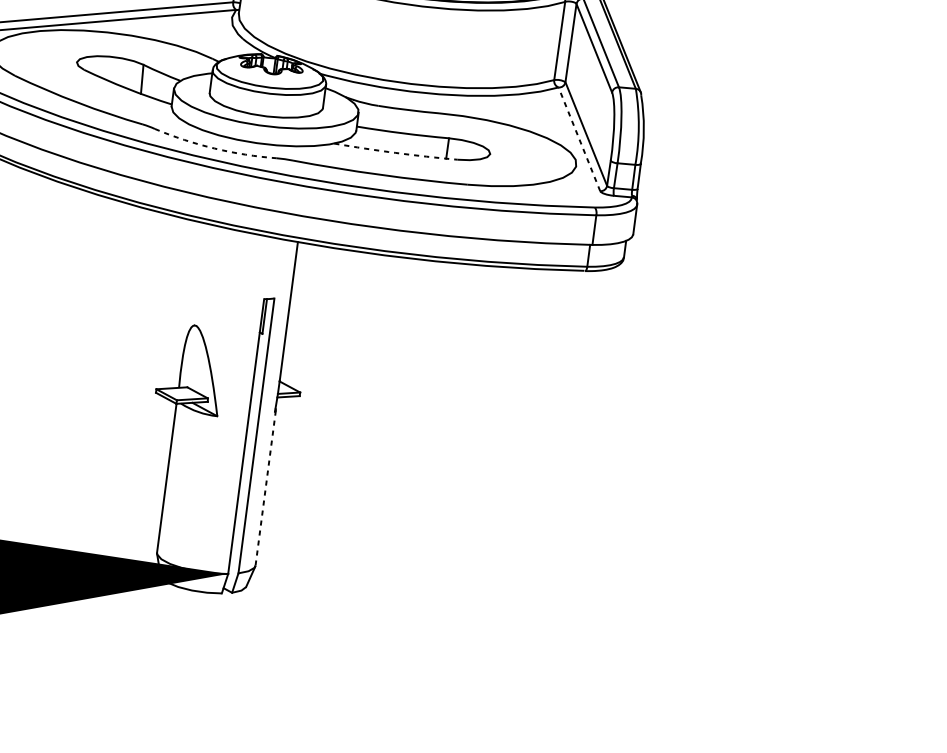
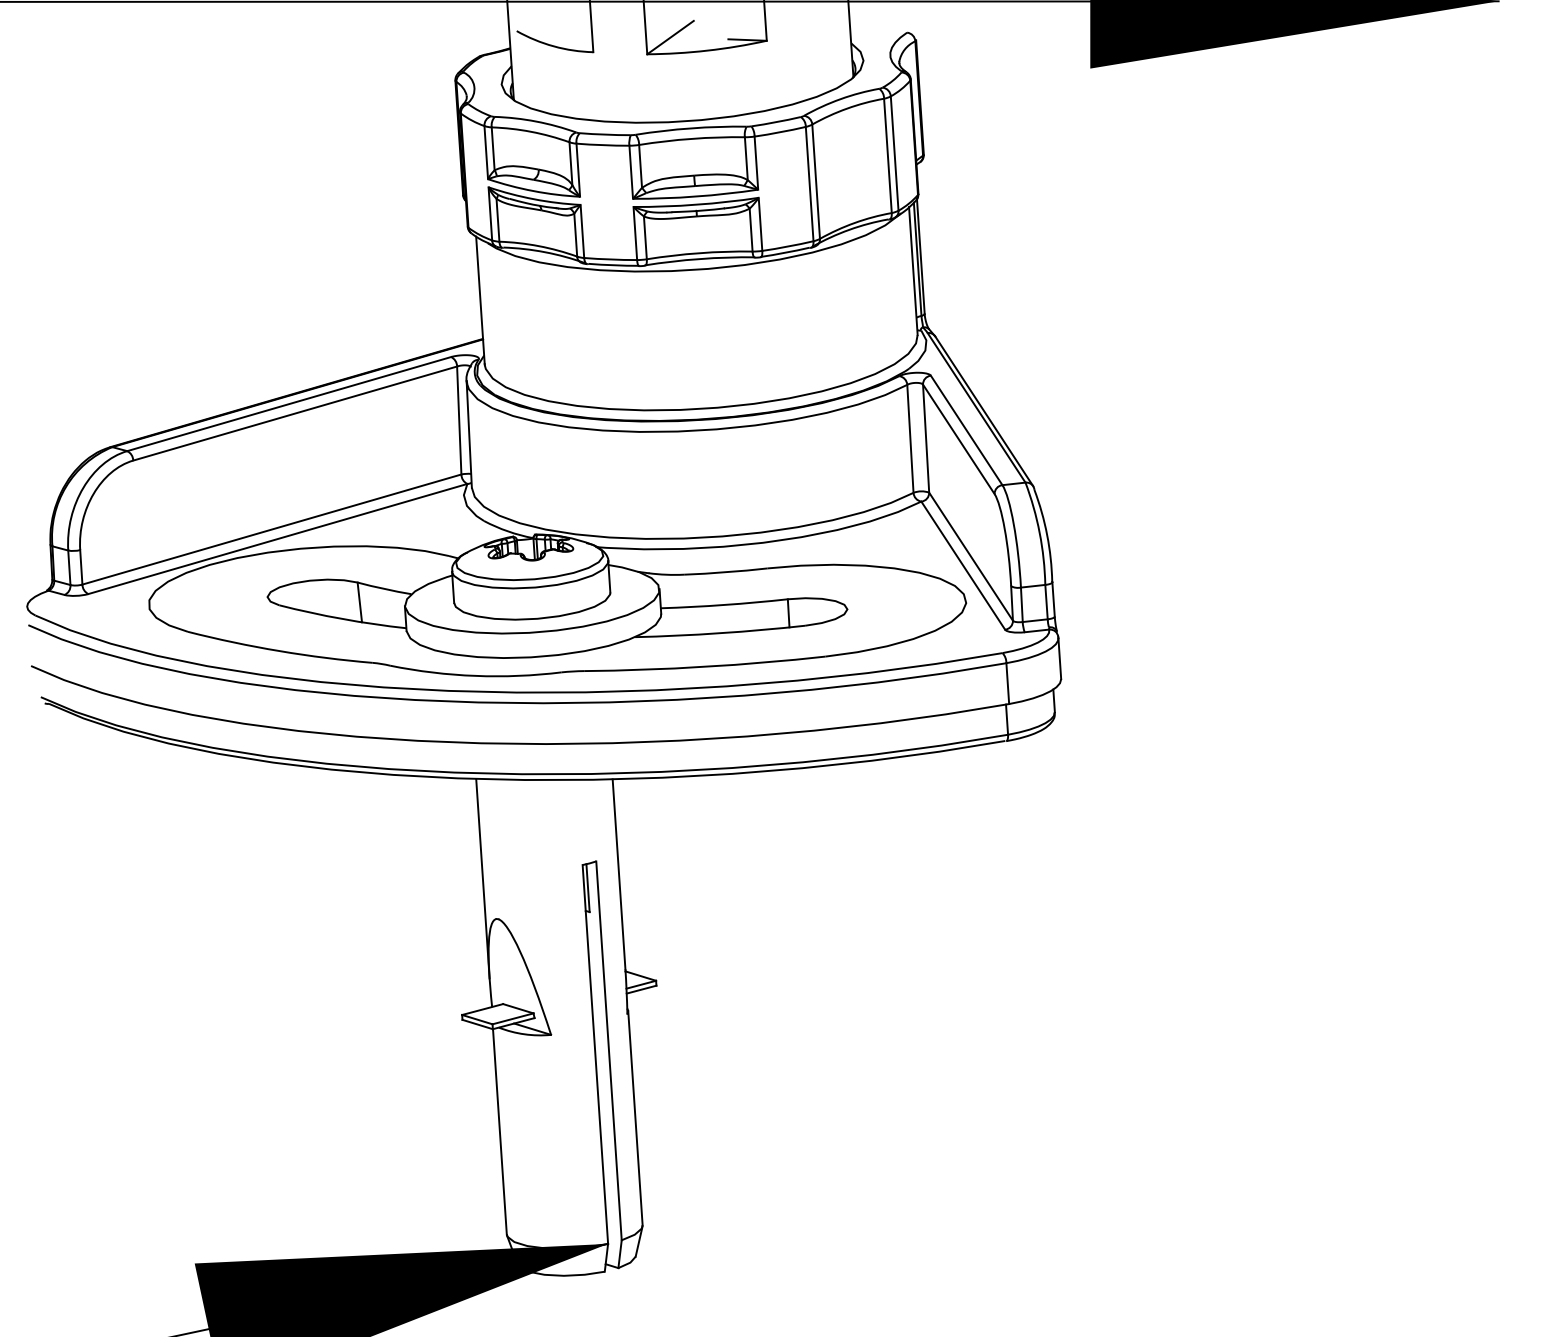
line: (579, 139) -> (963, 565), dashed -> solid
arc: (214, 148) -> (475, 675), dashed -> solid
arc: (395, 153) -> (720, 633), dashed -> solid
line: (190, 294) -> (482, 878), added
line: (265, 487) -> (635, 1117), dashed -> solid

